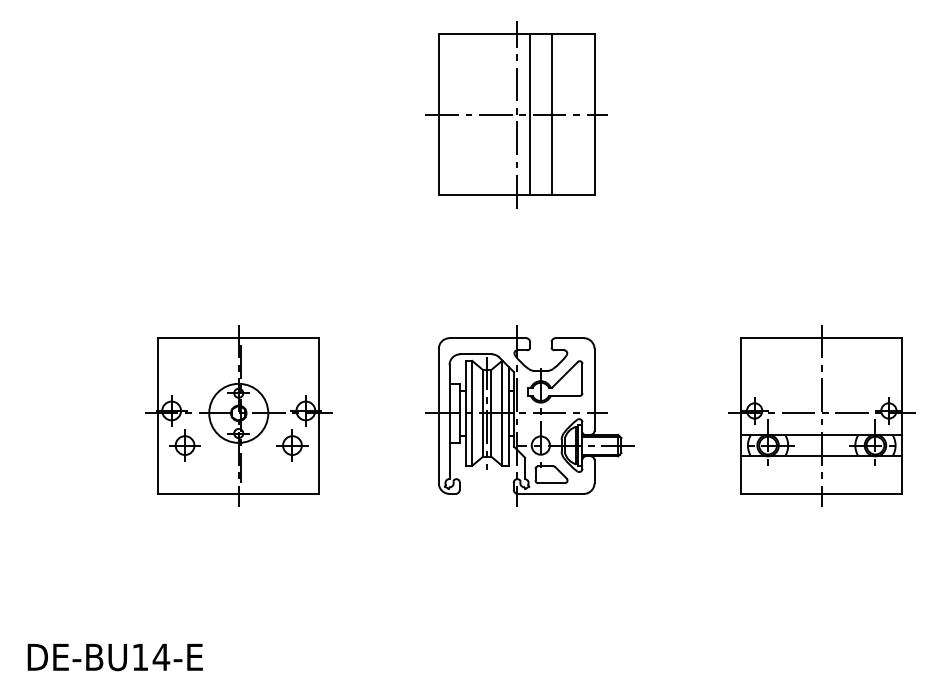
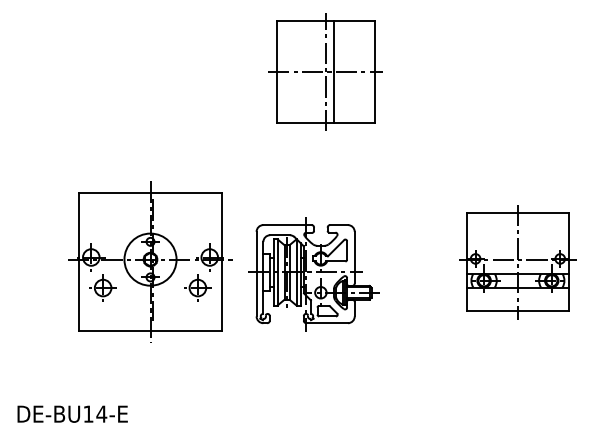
line: (551, 115) -> (347, 72), removed
part: (238, 416) -> (150, 262), size x1.4
part: (529, 416) -> (313, 274), moved

